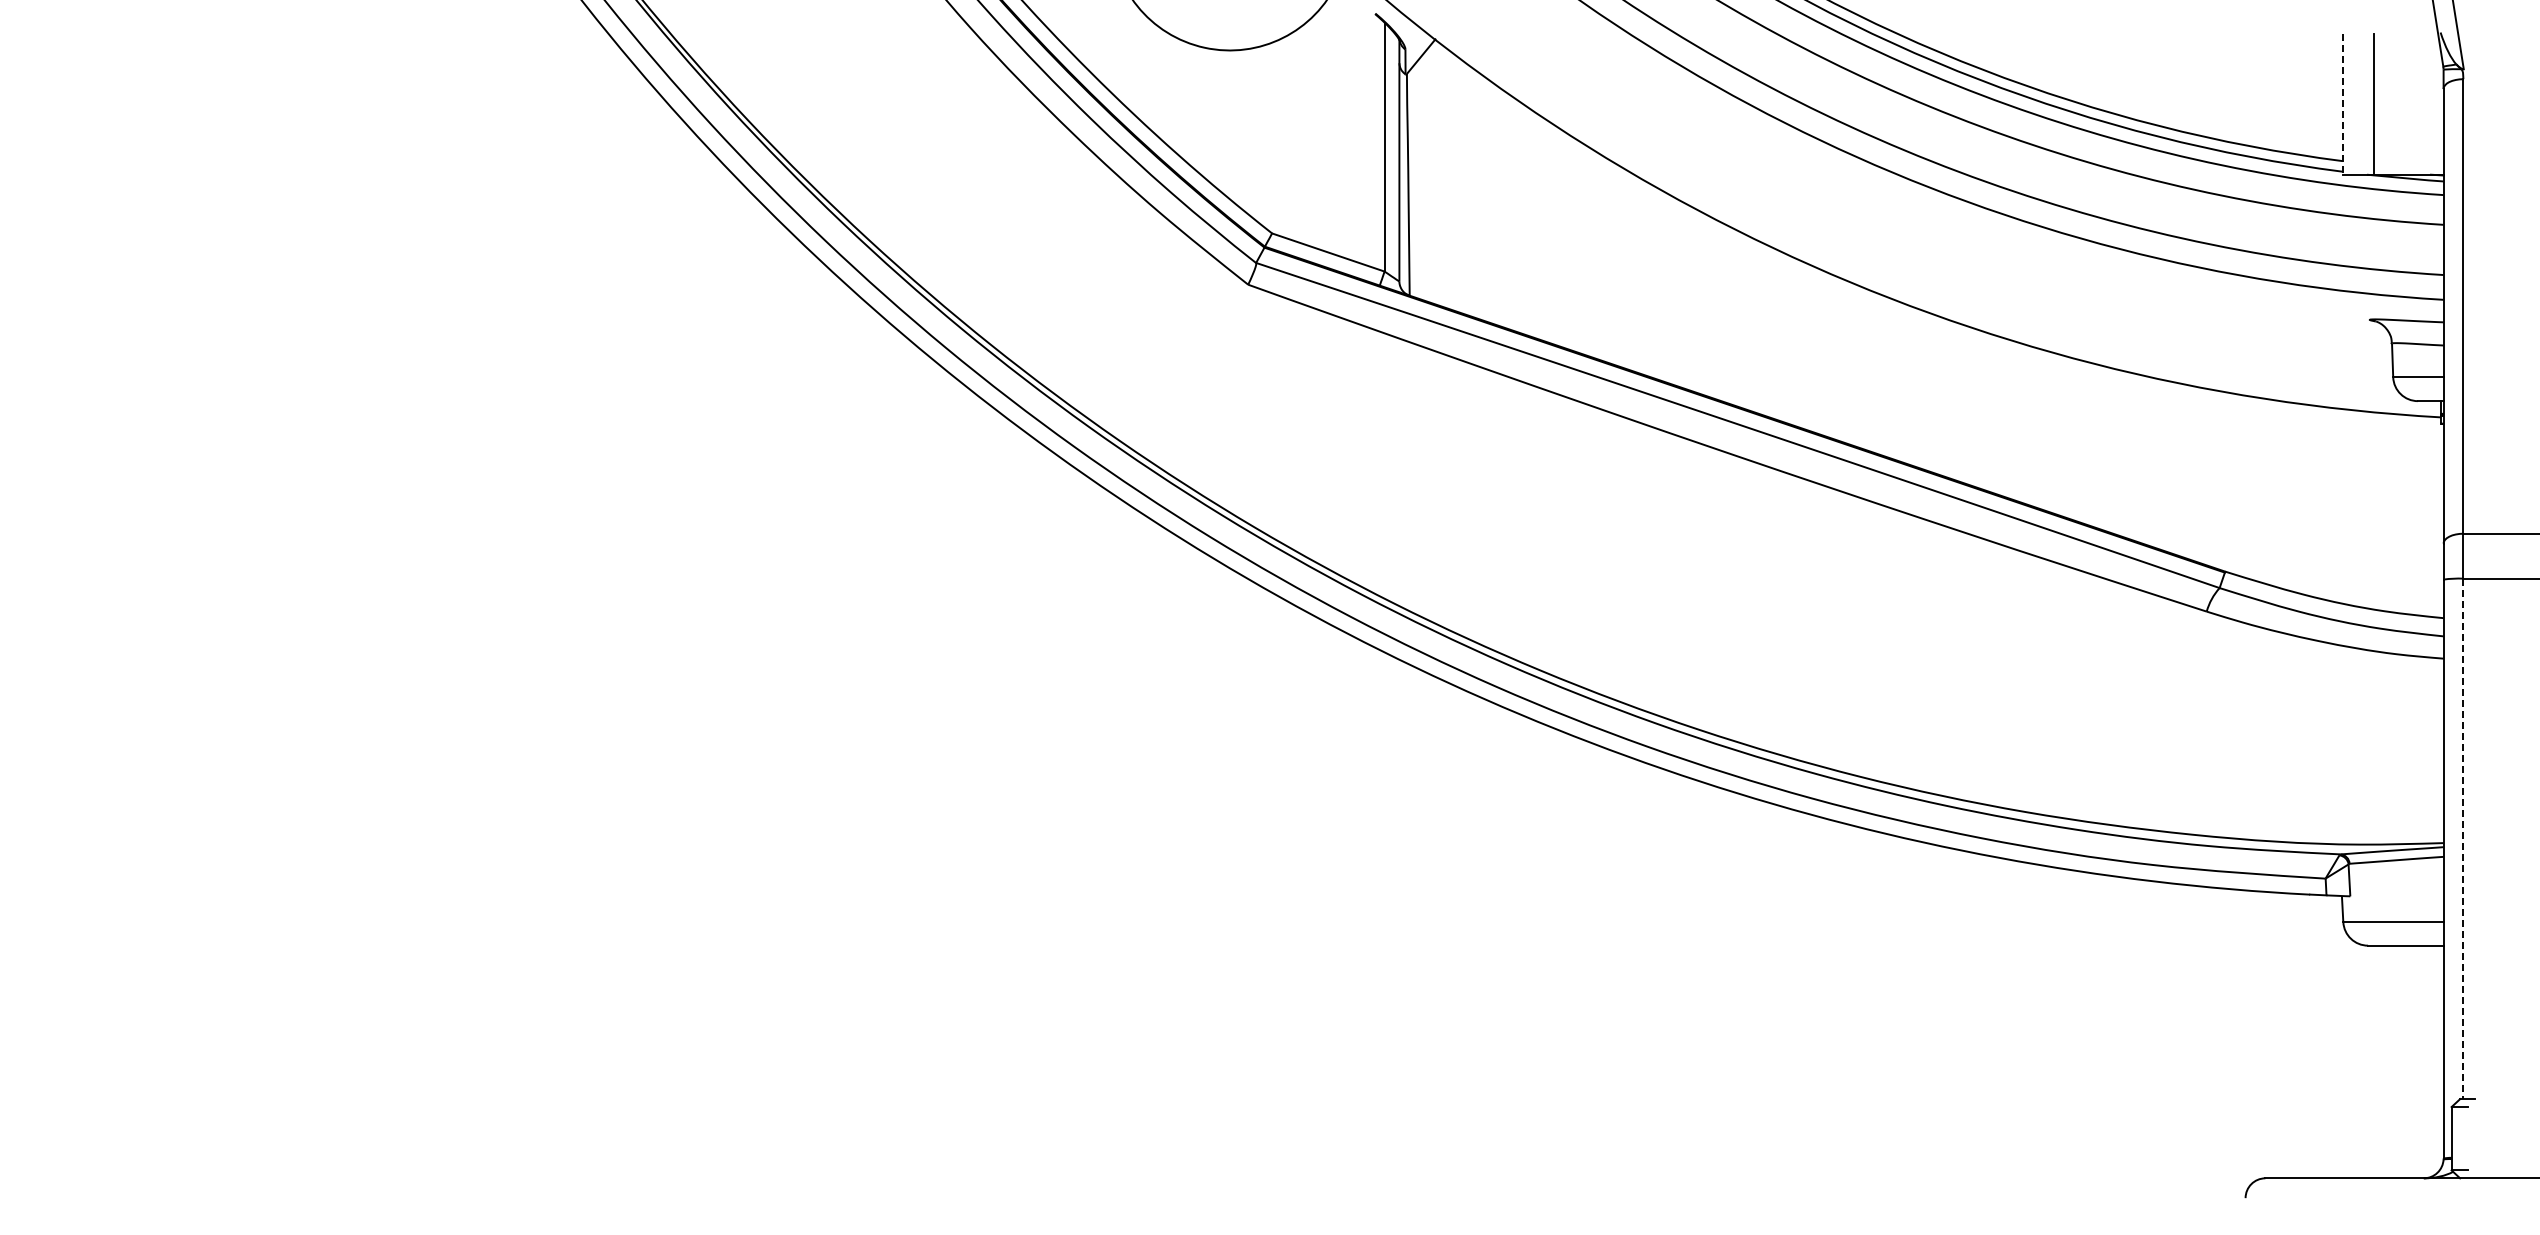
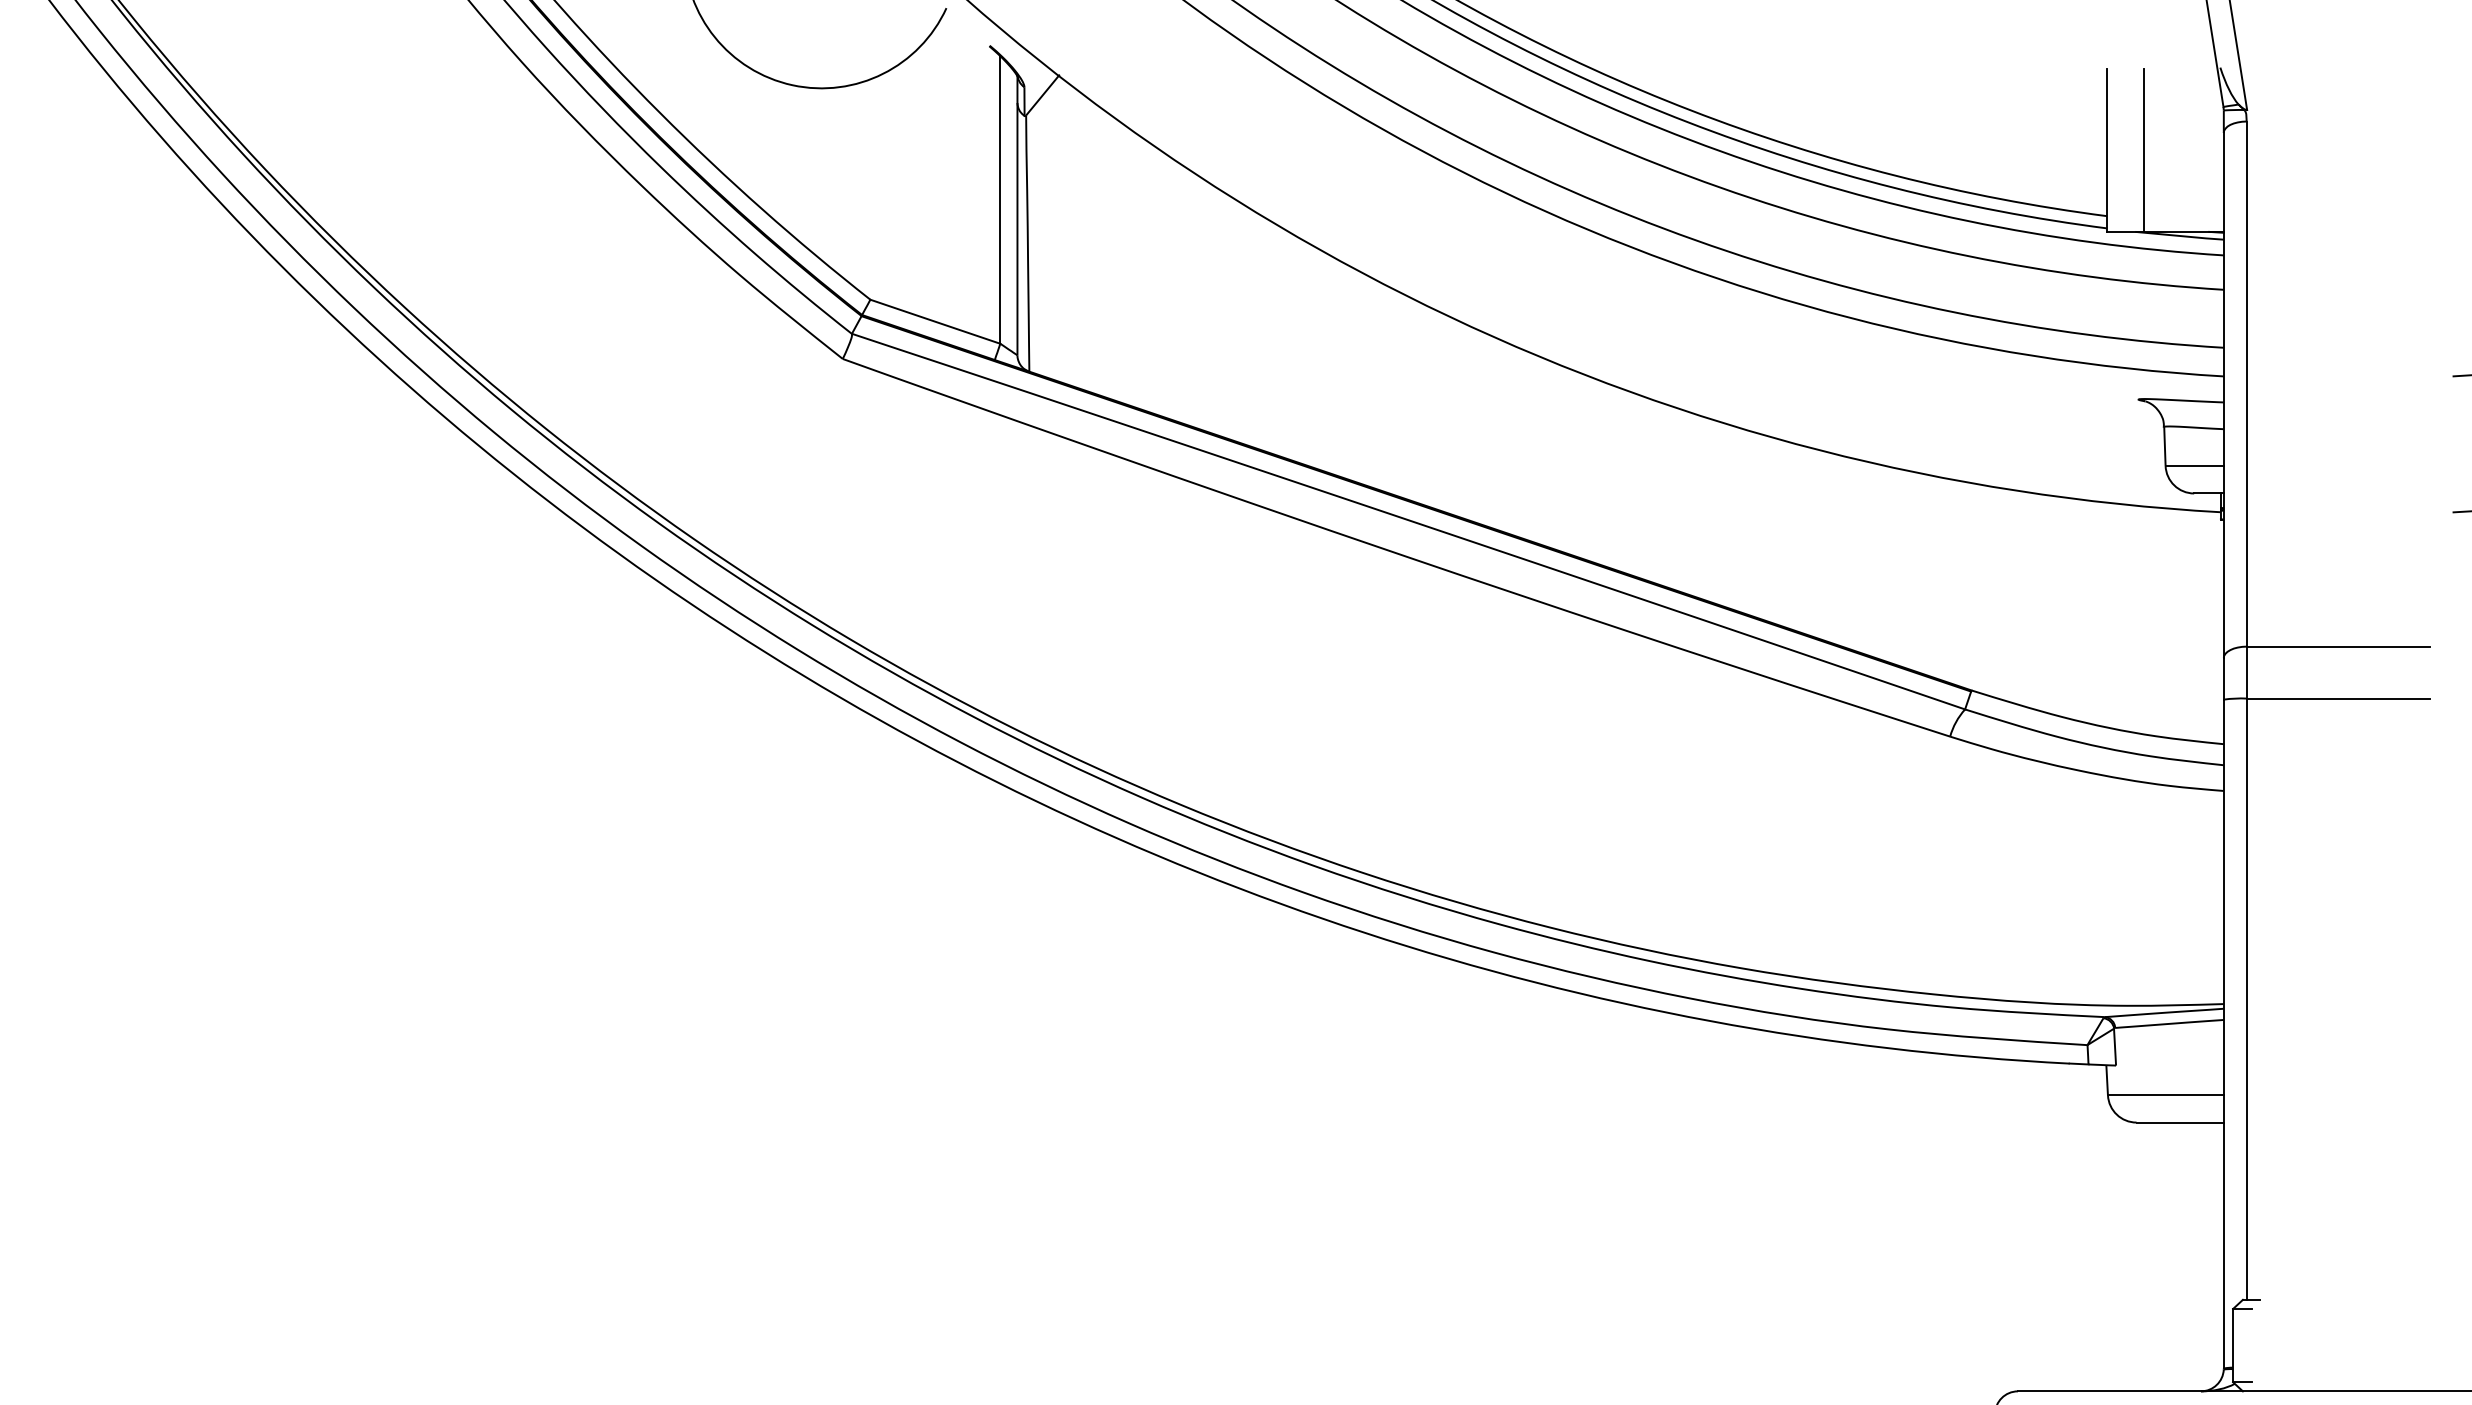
line: (2342, 104) -> (2107, 150), dashed -> solid
line: (2463, 839) -> (2246, 999), dashed -> solid

